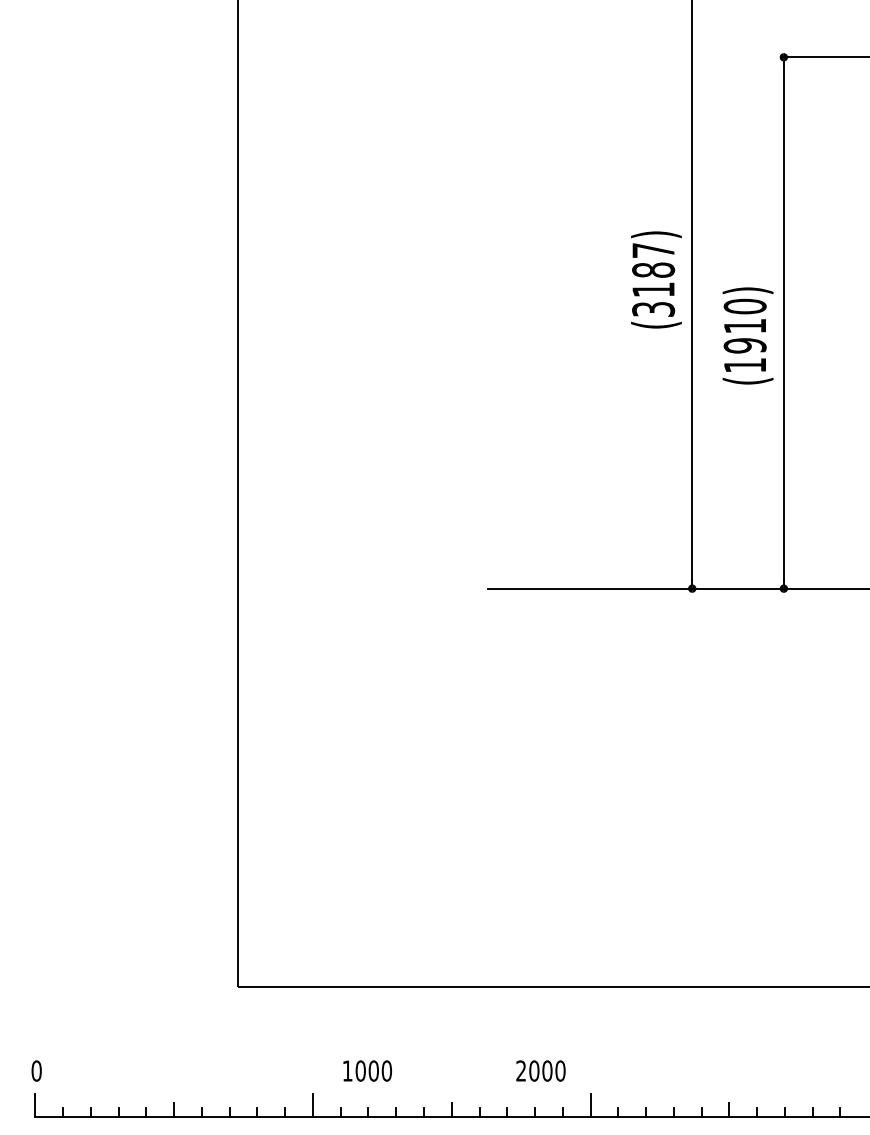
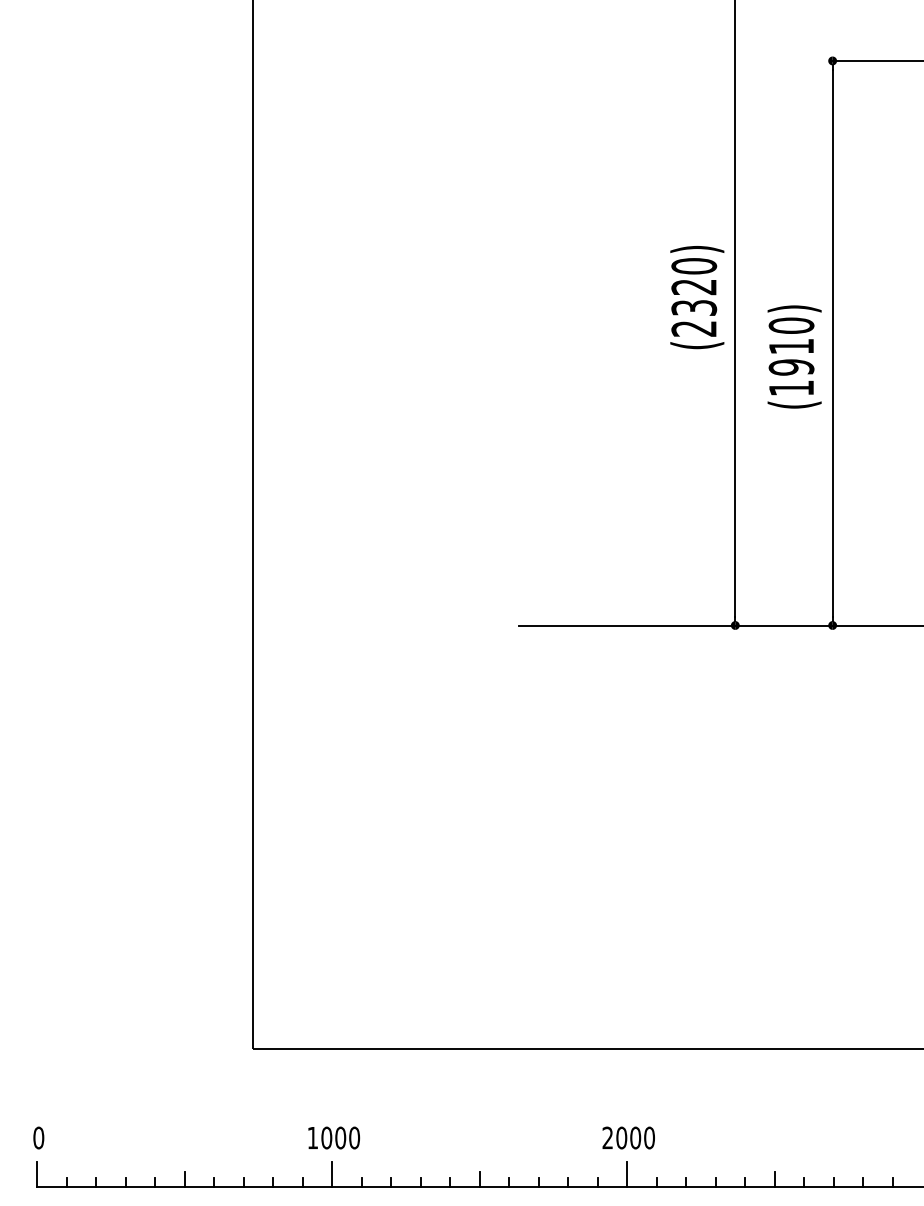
text: (653, 279) -> (694, 297), (3187) -> (2320)
text: (367, 1070) -> (333, 1137), moved
text: (540, 1070) -> (628, 1137), moved

